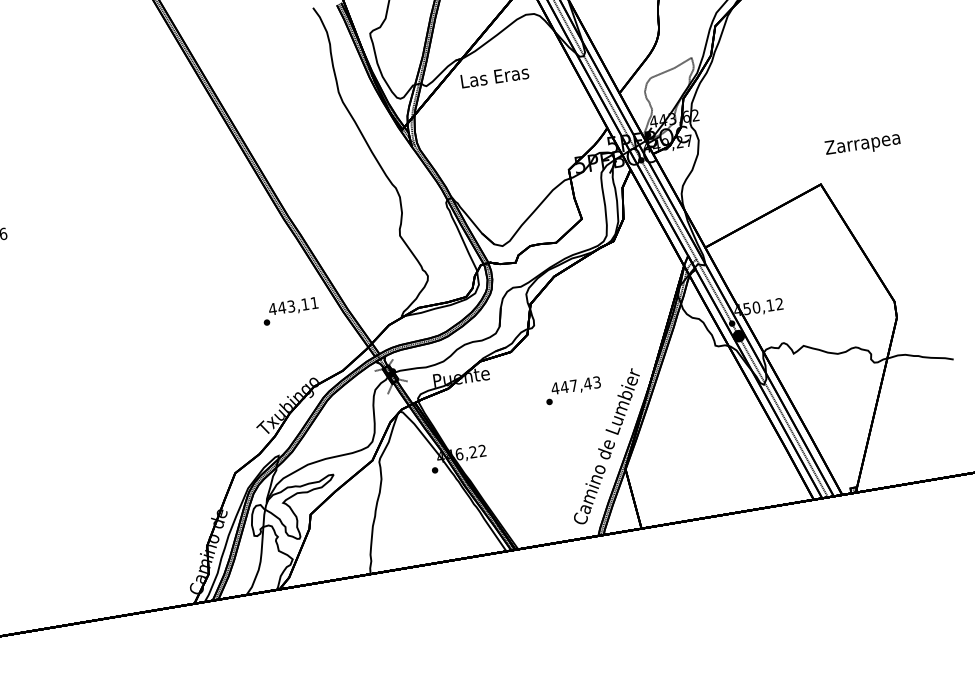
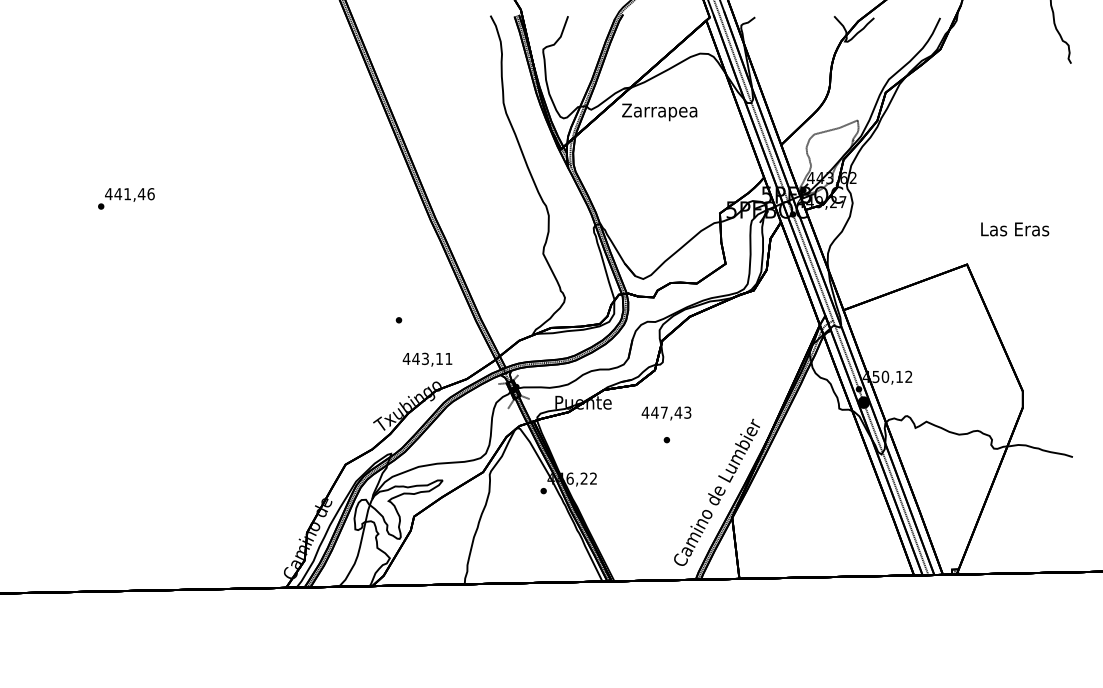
text: (494, 78) -> (659, 112), Las Eras -> Zarrapea
text: (861, 143) -> (1013, 230), Zarrapea -> Las Eras
text: (293, 306) -> (427, 359), moved
text: (576, 386) -> (666, 413), moved

